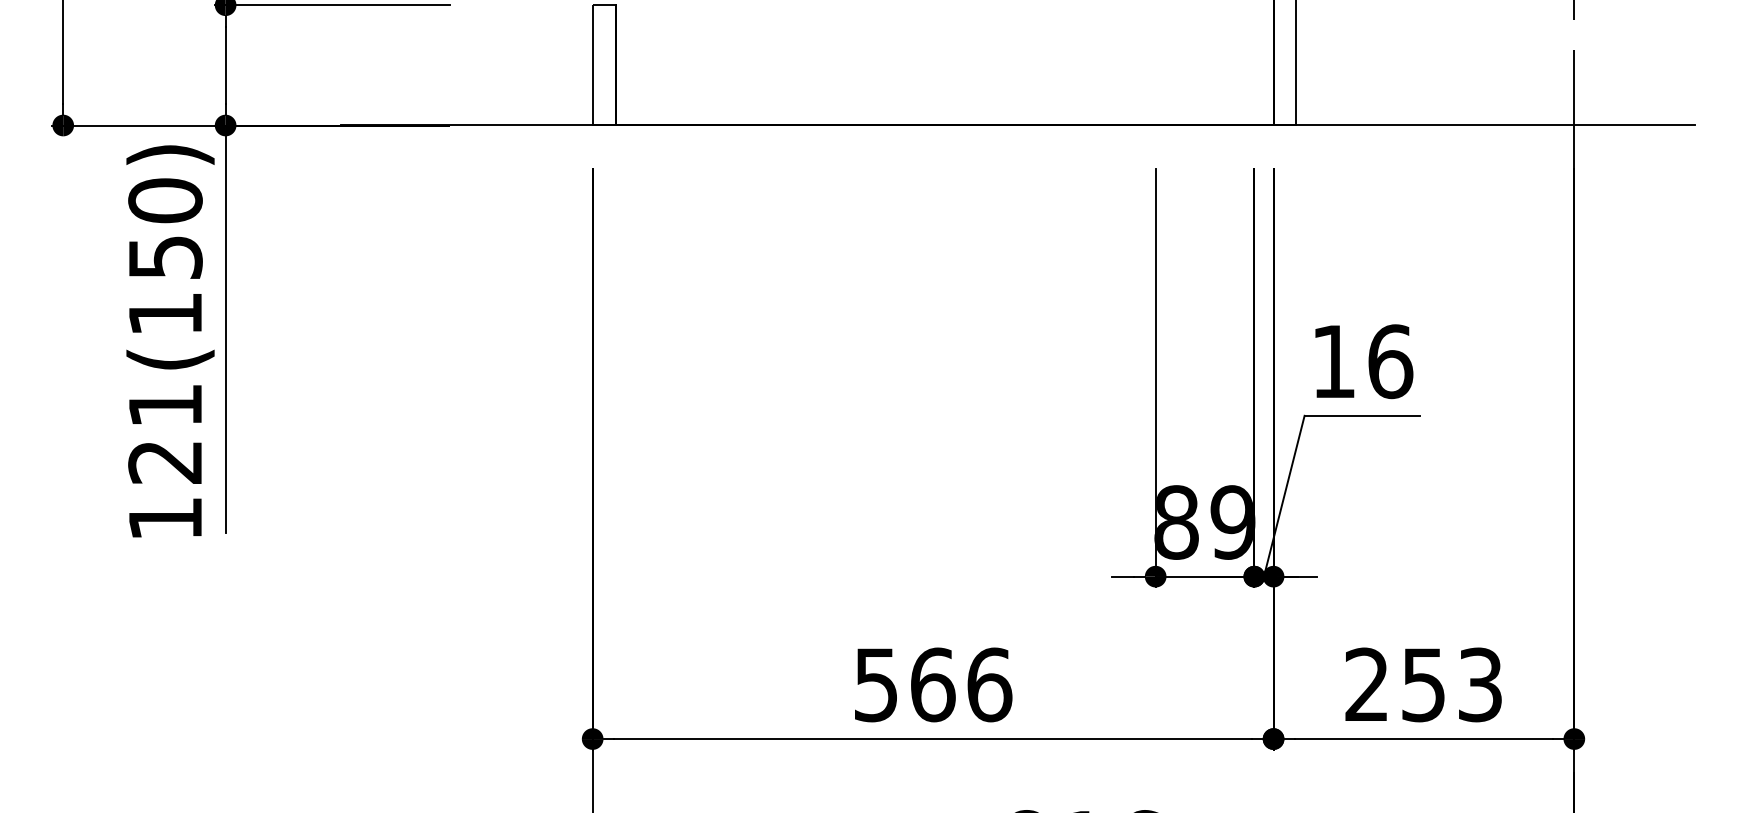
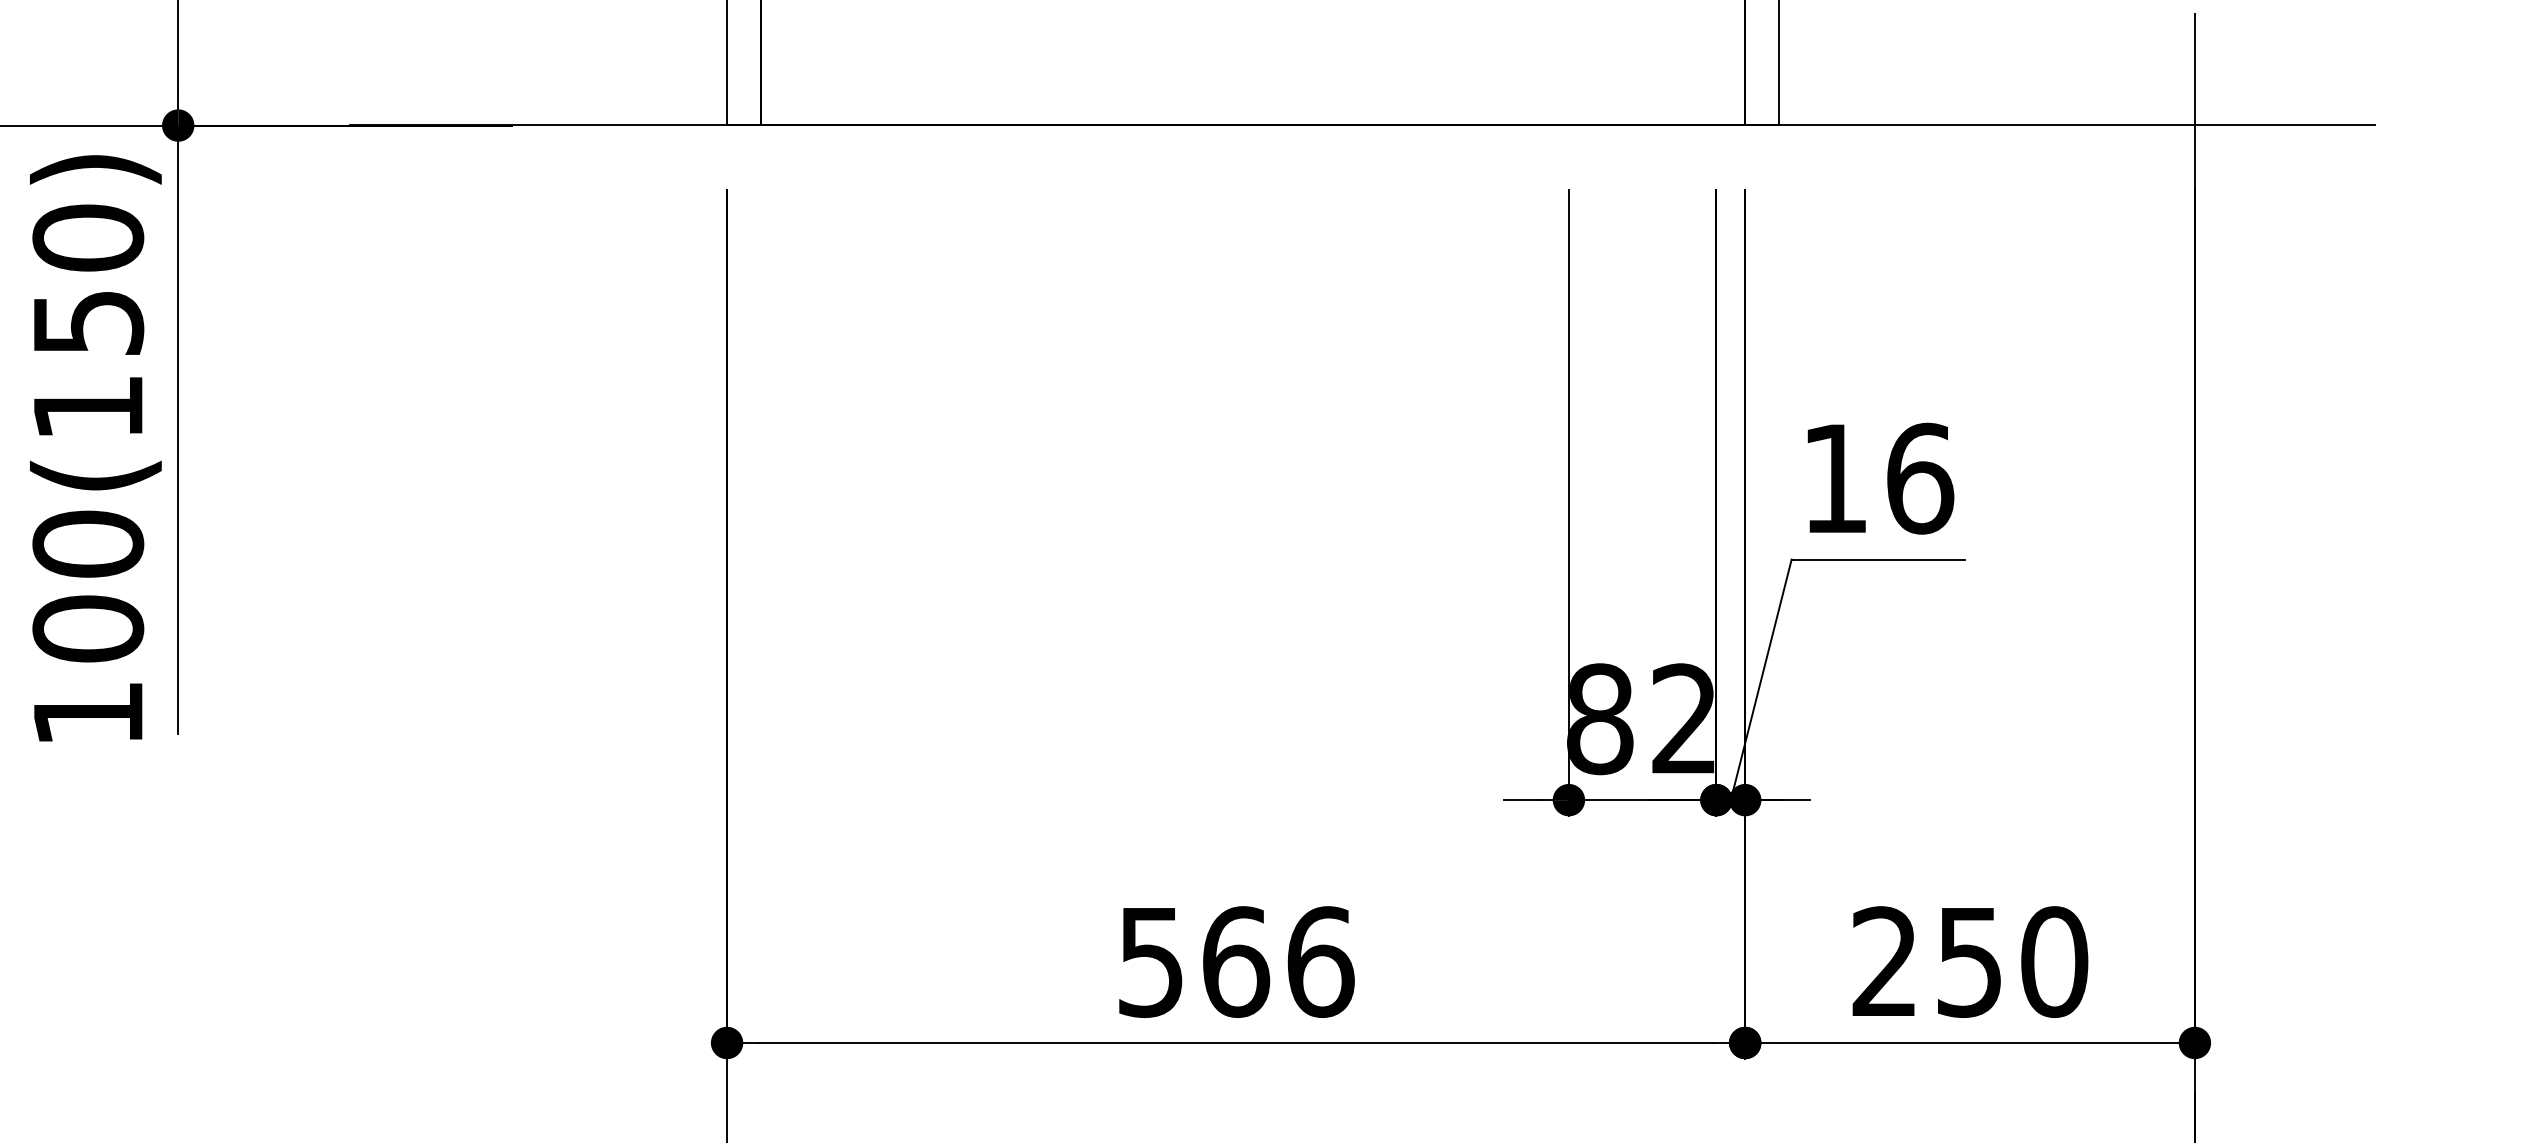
text: (165, 433) -> (88, 586), 121(150) -> 100(150)
text: (1232, 522) -> (1683, 719), 89 -> 82
text: (1480, 684) -> (2054, 961), 253 -> 250

